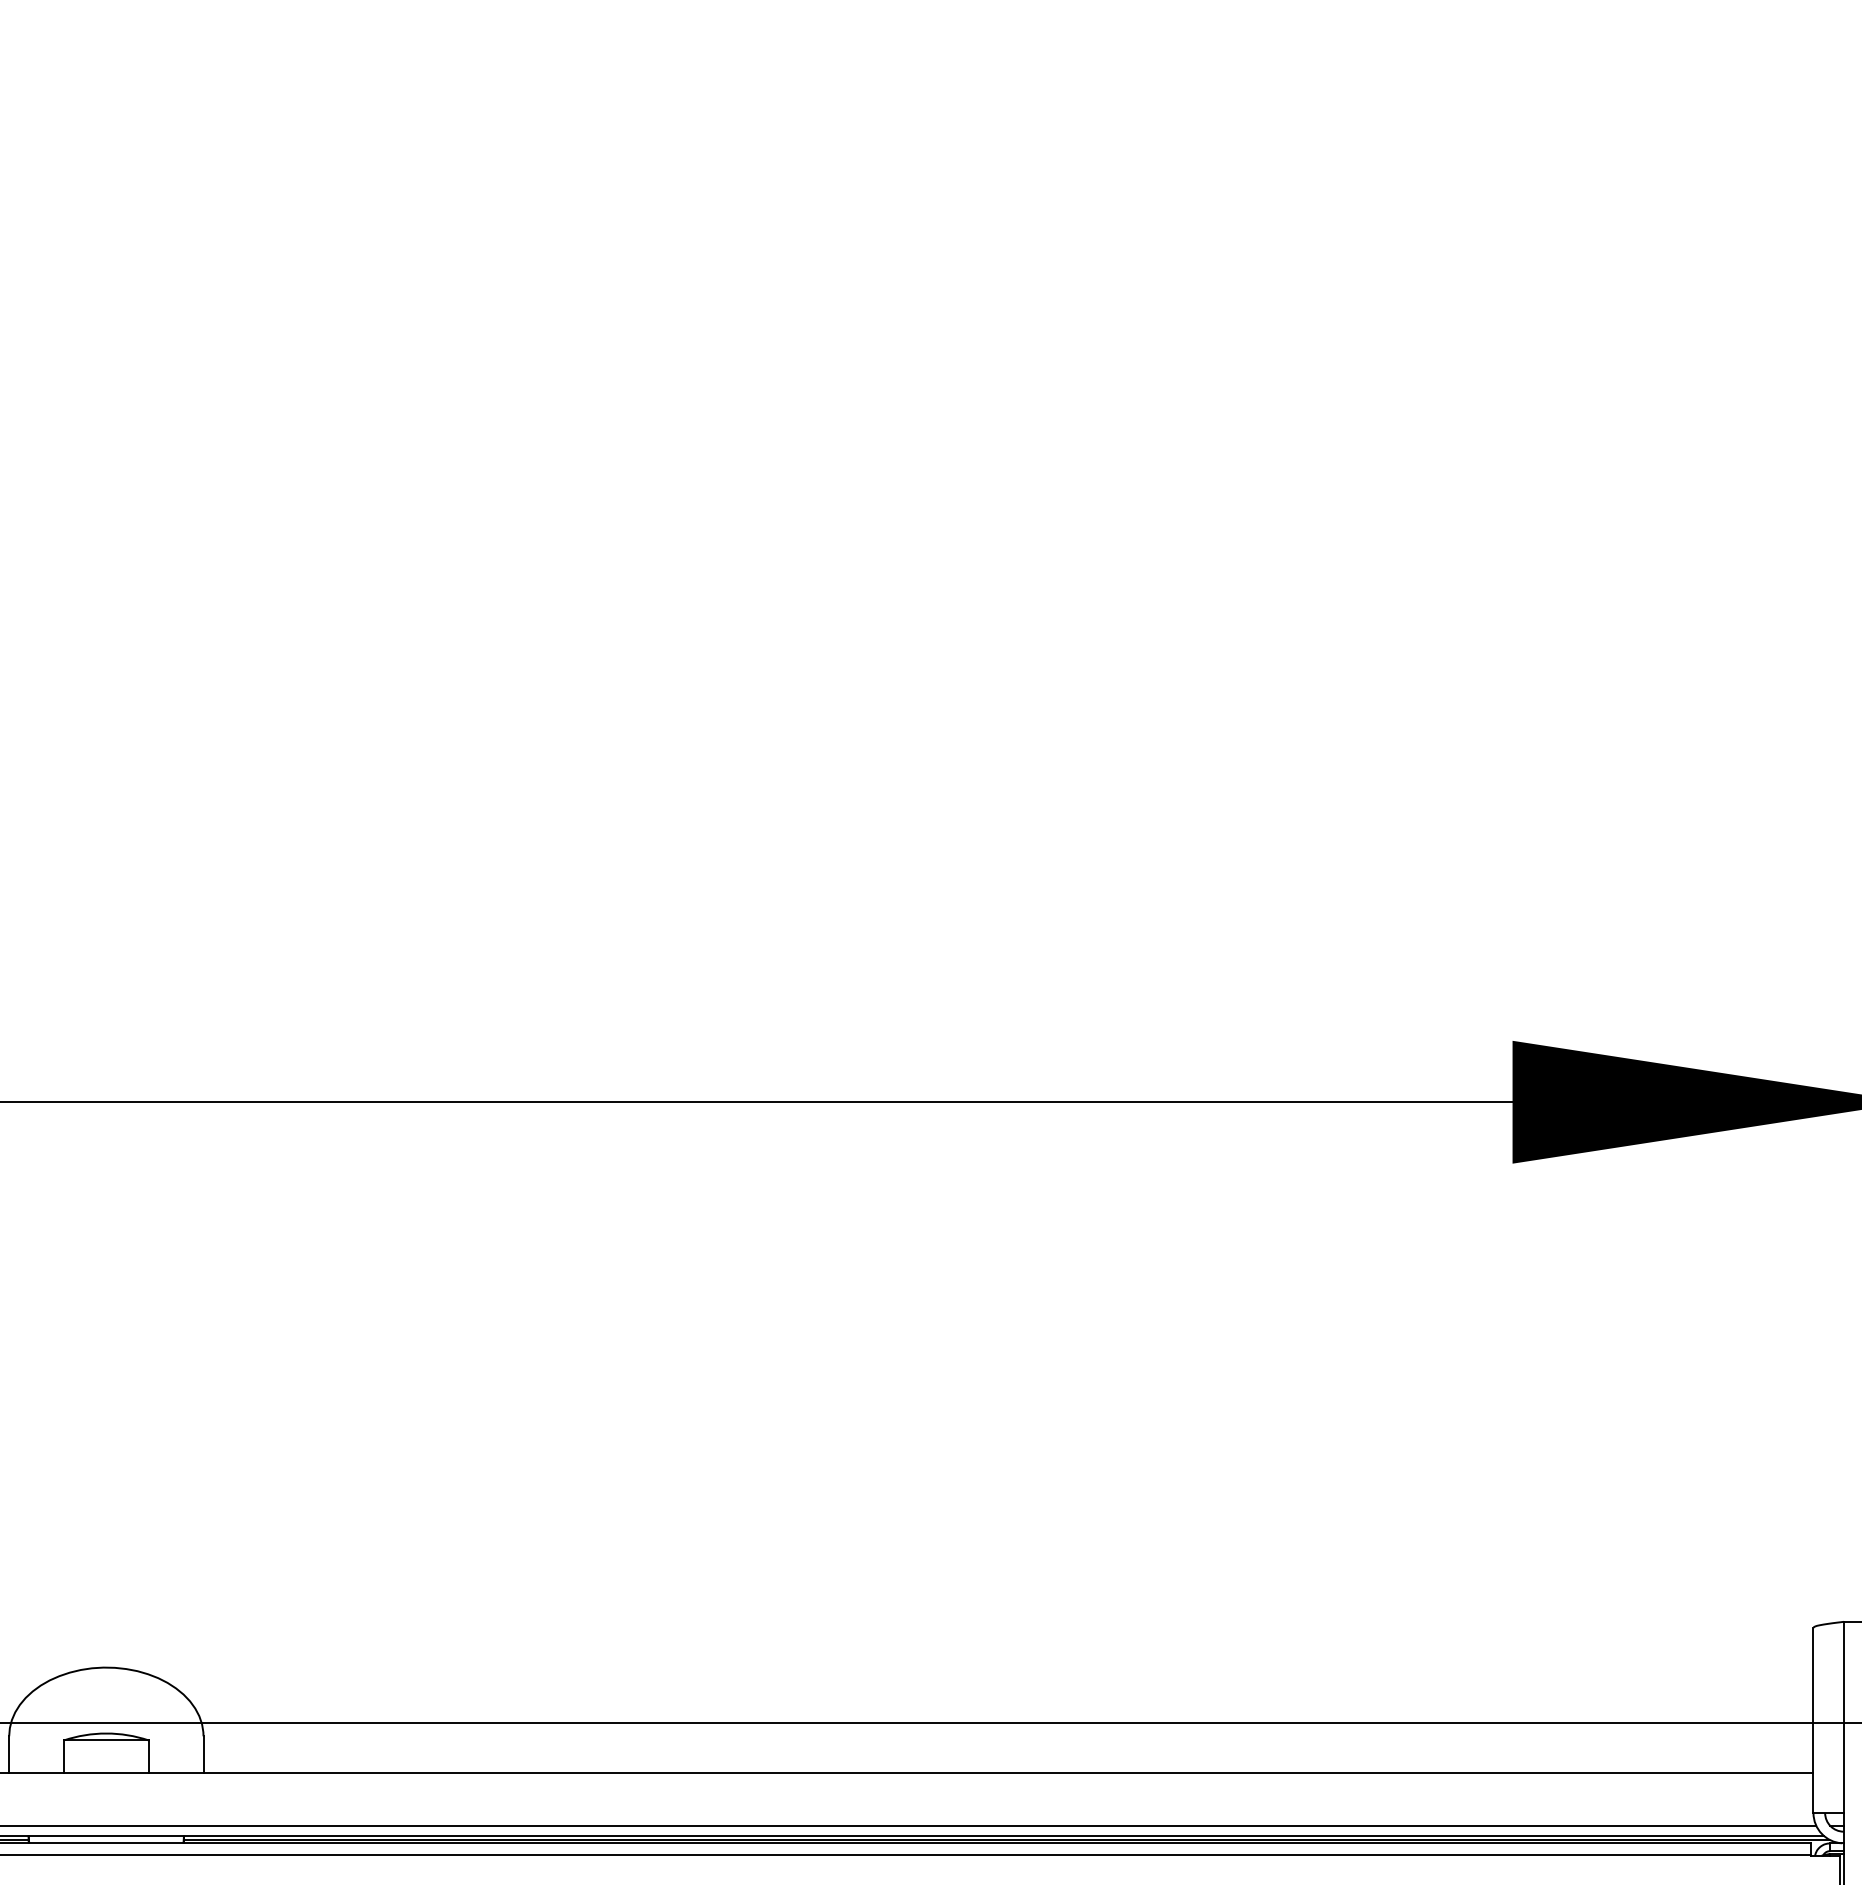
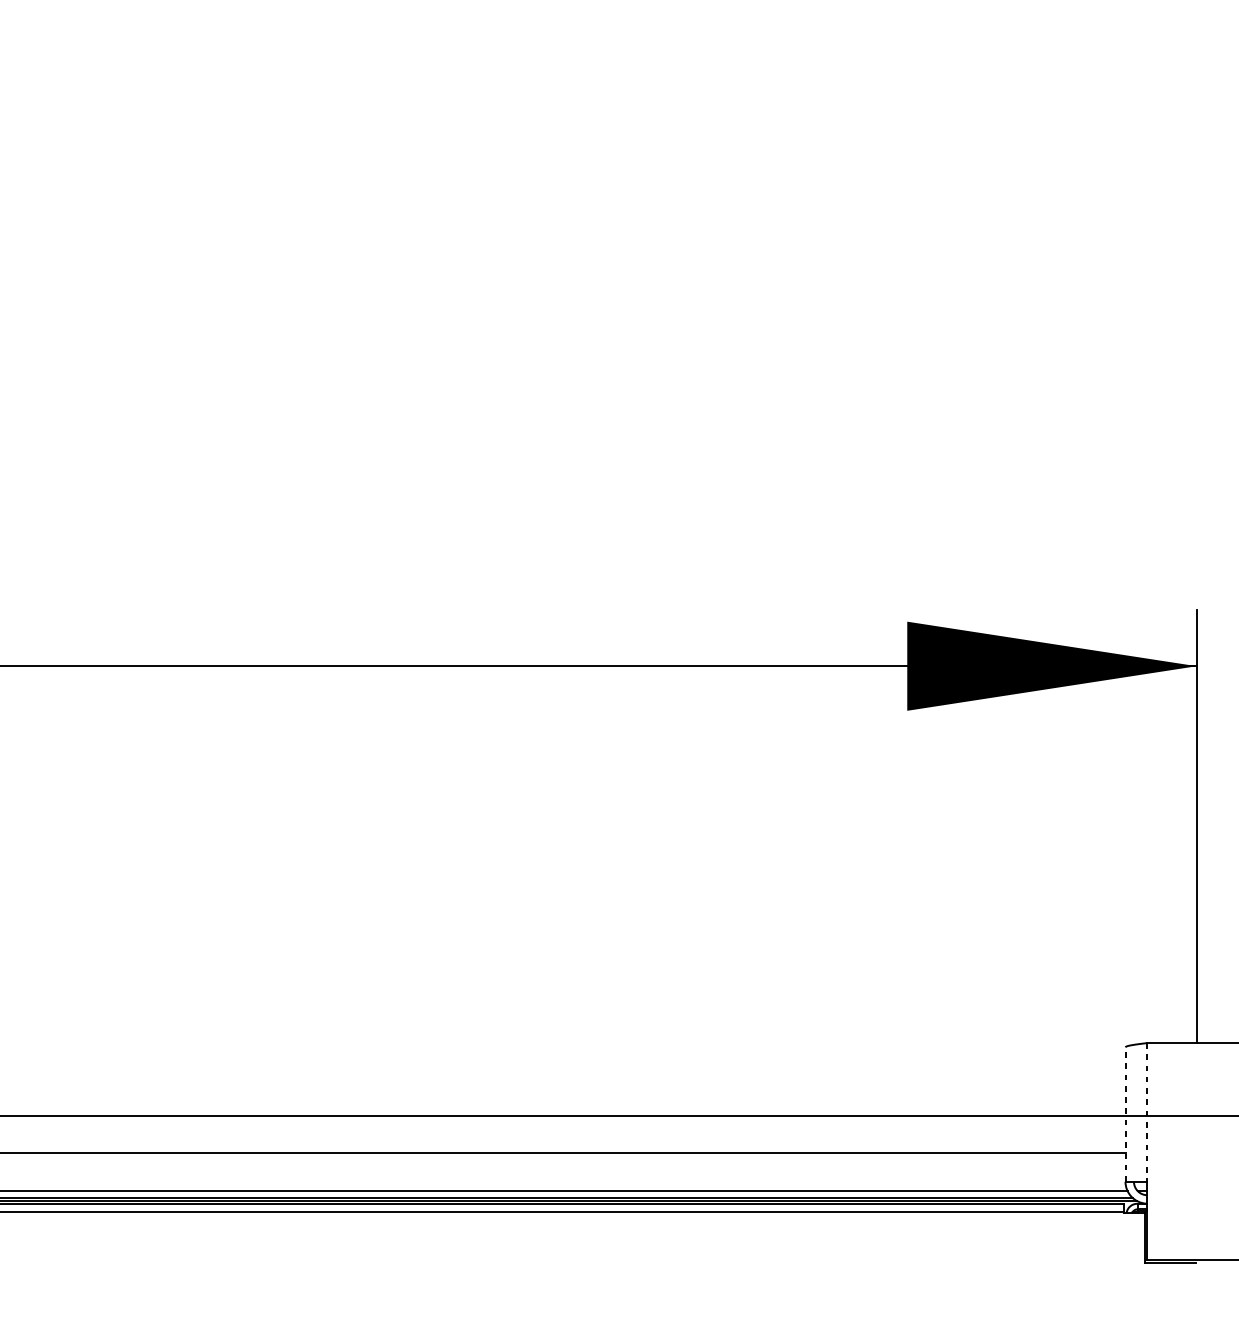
line: (1843, 1717) -> (1147, 1112), solid -> dashed
line: (1813, 1720) -> (1125, 1114), solid -> dashed

